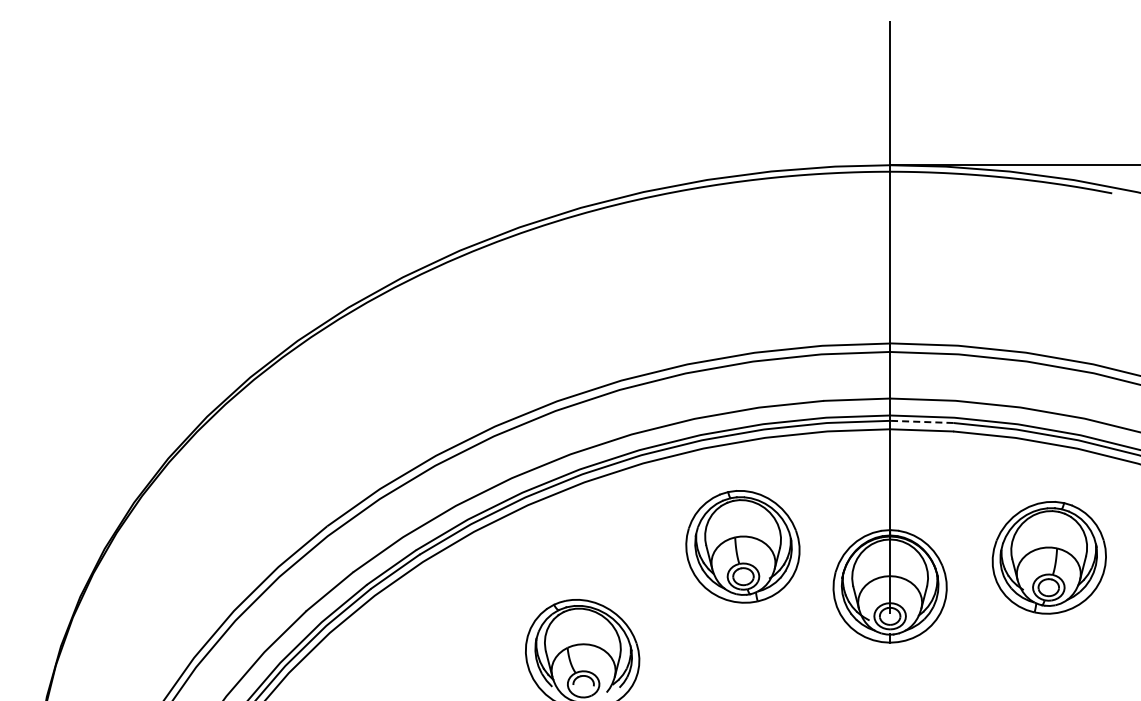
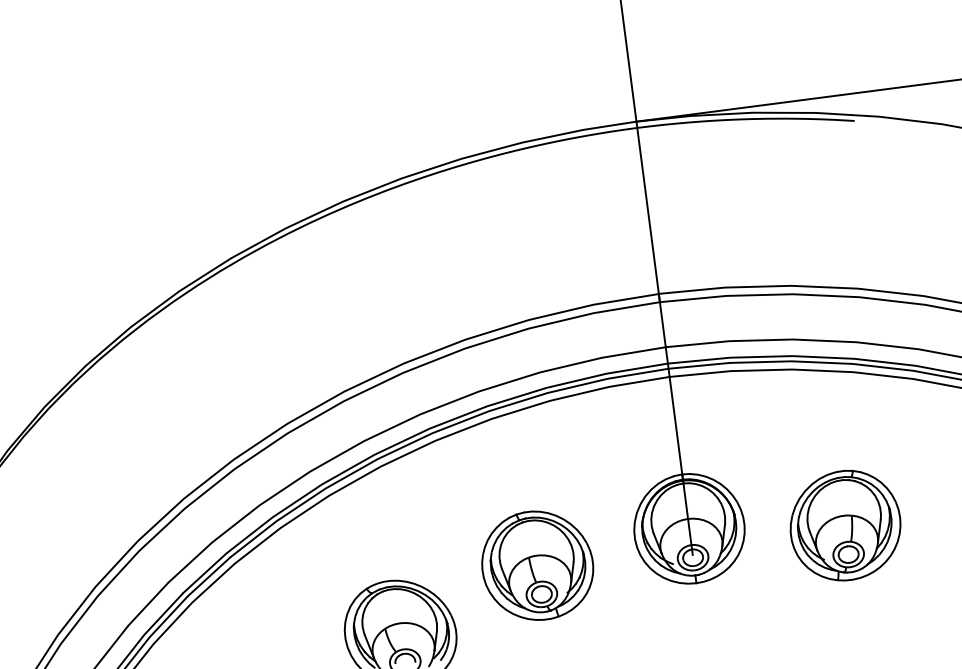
line: (921, 421) -> (698, 365), dashed -> solid
part: (742, 546) -> (537, 565), moved
part: (1048, 557) -> (844, 525), moved

